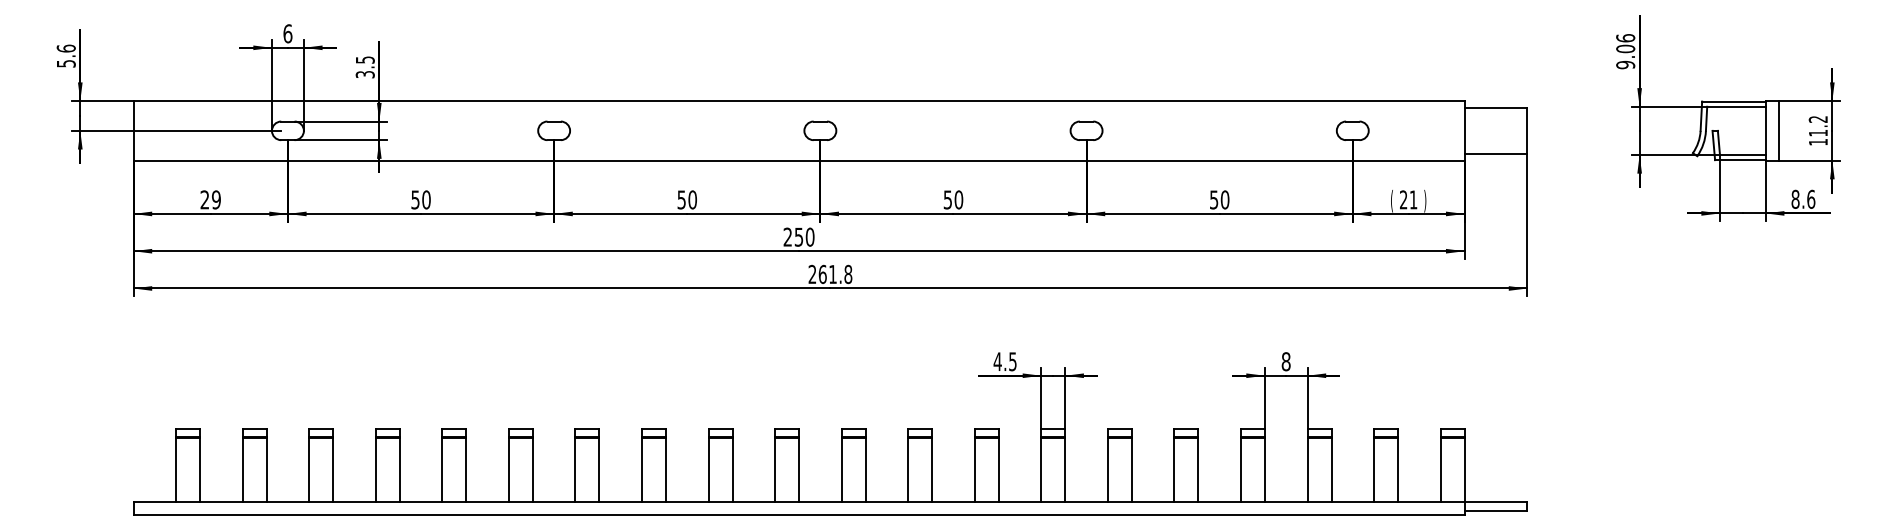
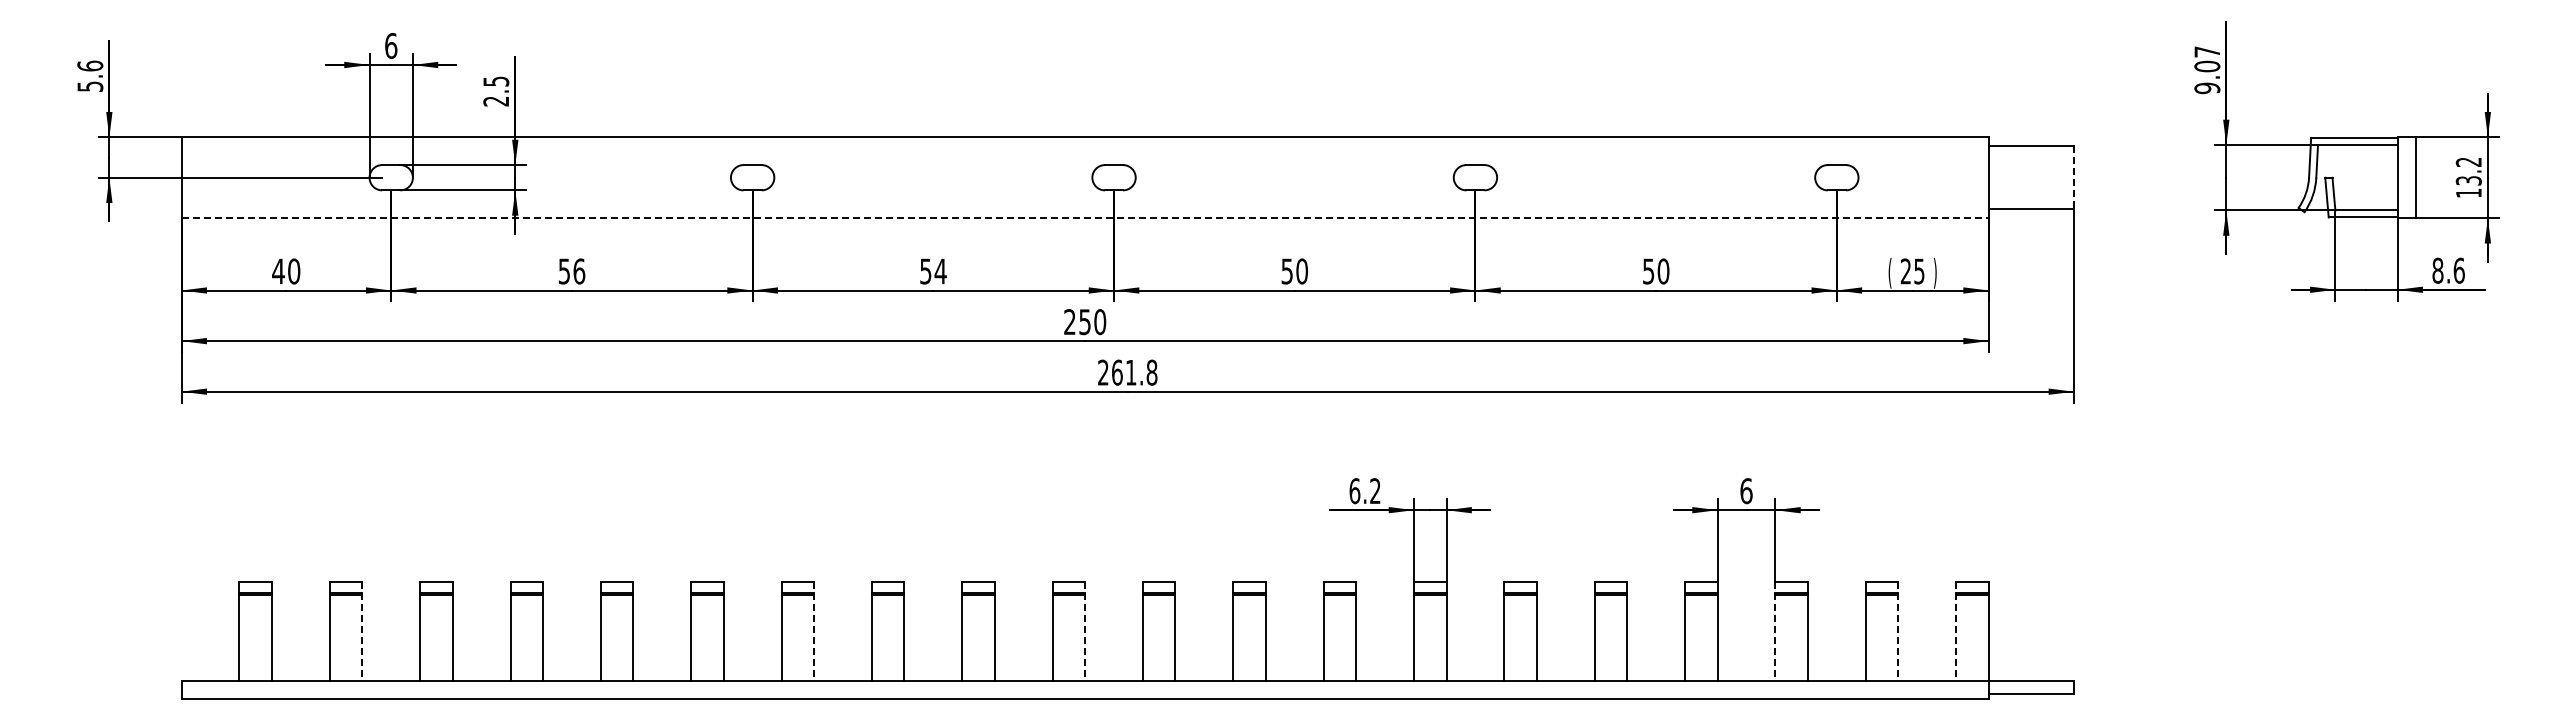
text: (1625, 37) -> (2207, 51), 9.06 -> 9.07
text: (365, 74) -> (496, 101), 3.5 -> 2.5
line: (1527, 131) -> (2073, 178), solid -> dashed
text: (1818, 132) -> (2468, 180), 11.2 -> 13.2
line: (799, 160) -> (1085, 218), solid -> dashed
text: (210, 199) -> (286, 271), 29 -> 40
text: (426, 199) -> (579, 271), 50 -> 56
text: (692, 199) -> (940, 271), 50 -> 54
text: (1413, 199) -> (1919, 271), 21 -> 25
text: (1004, 361) -> (1364, 491), 4.5 -> 6.2
text: (1286, 361) -> (1746, 491), 8 -> 6
line: (266, 465) -> (362, 632), solid -> dashed
line: (599, 465) -> (814, 632), solid -> dashed
line: (799, 465) -> (1085, 632), solid -> dashed
line: (1307, 465) -> (1775, 632), solid -> dashed
line: (1398, 465) -> (1898, 632), solid -> dashed
line: (1440, 465) -> (1956, 632), solid -> dashed

